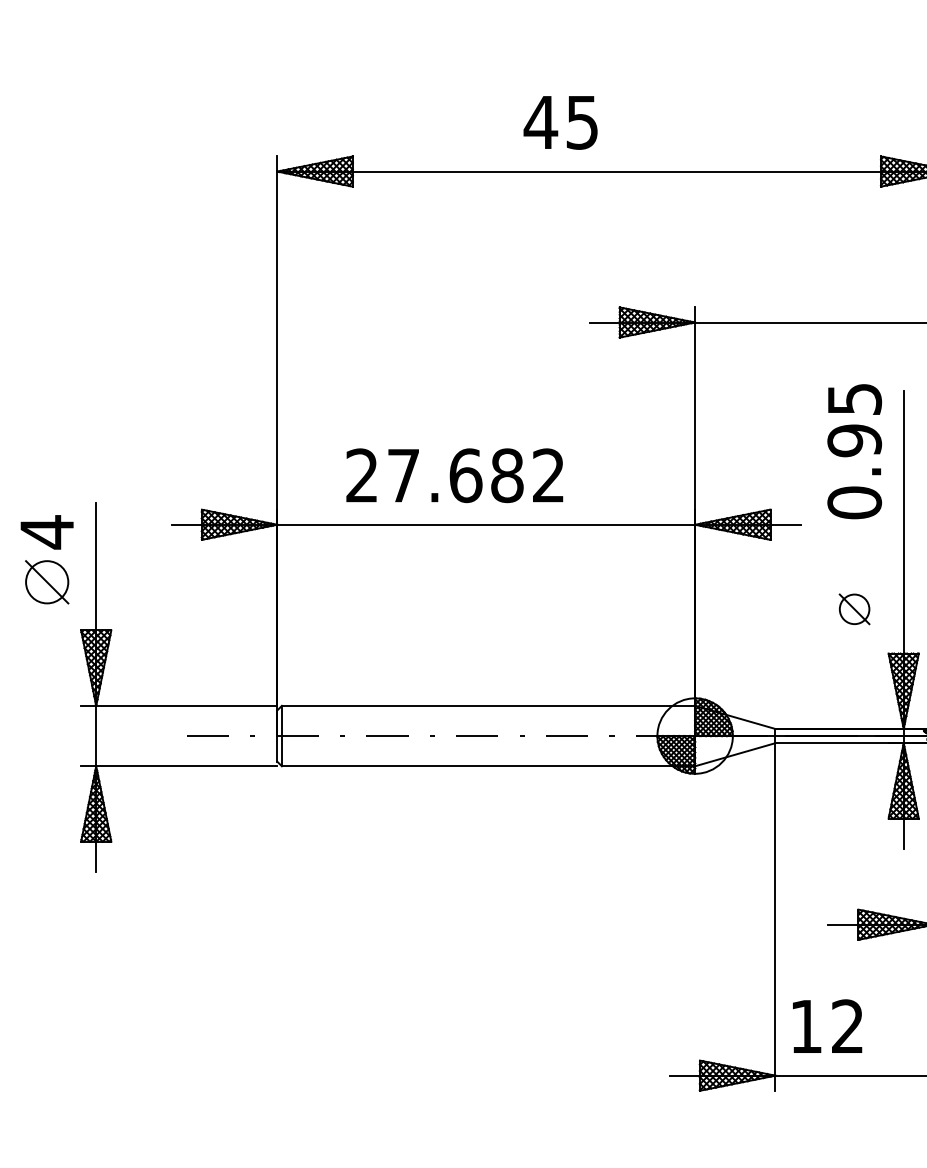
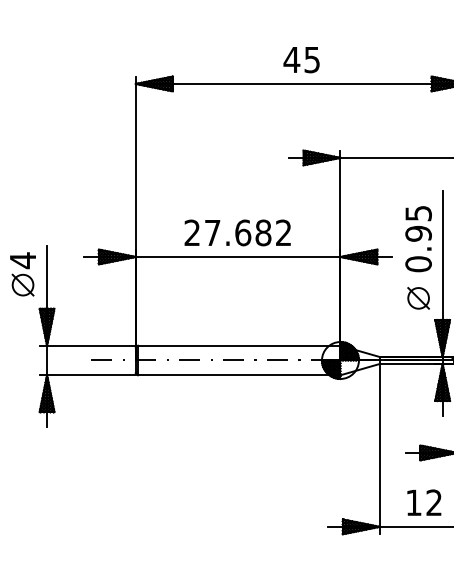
text: (560, 123) -> (301, 60), moved
text: (854, 452) -> (418, 239), moved
text: (454, 474) -> (237, 232), moved
part: (854, 609) -> (418, 298), size x1.43
text: (827, 1025) -> (424, 502), moved

